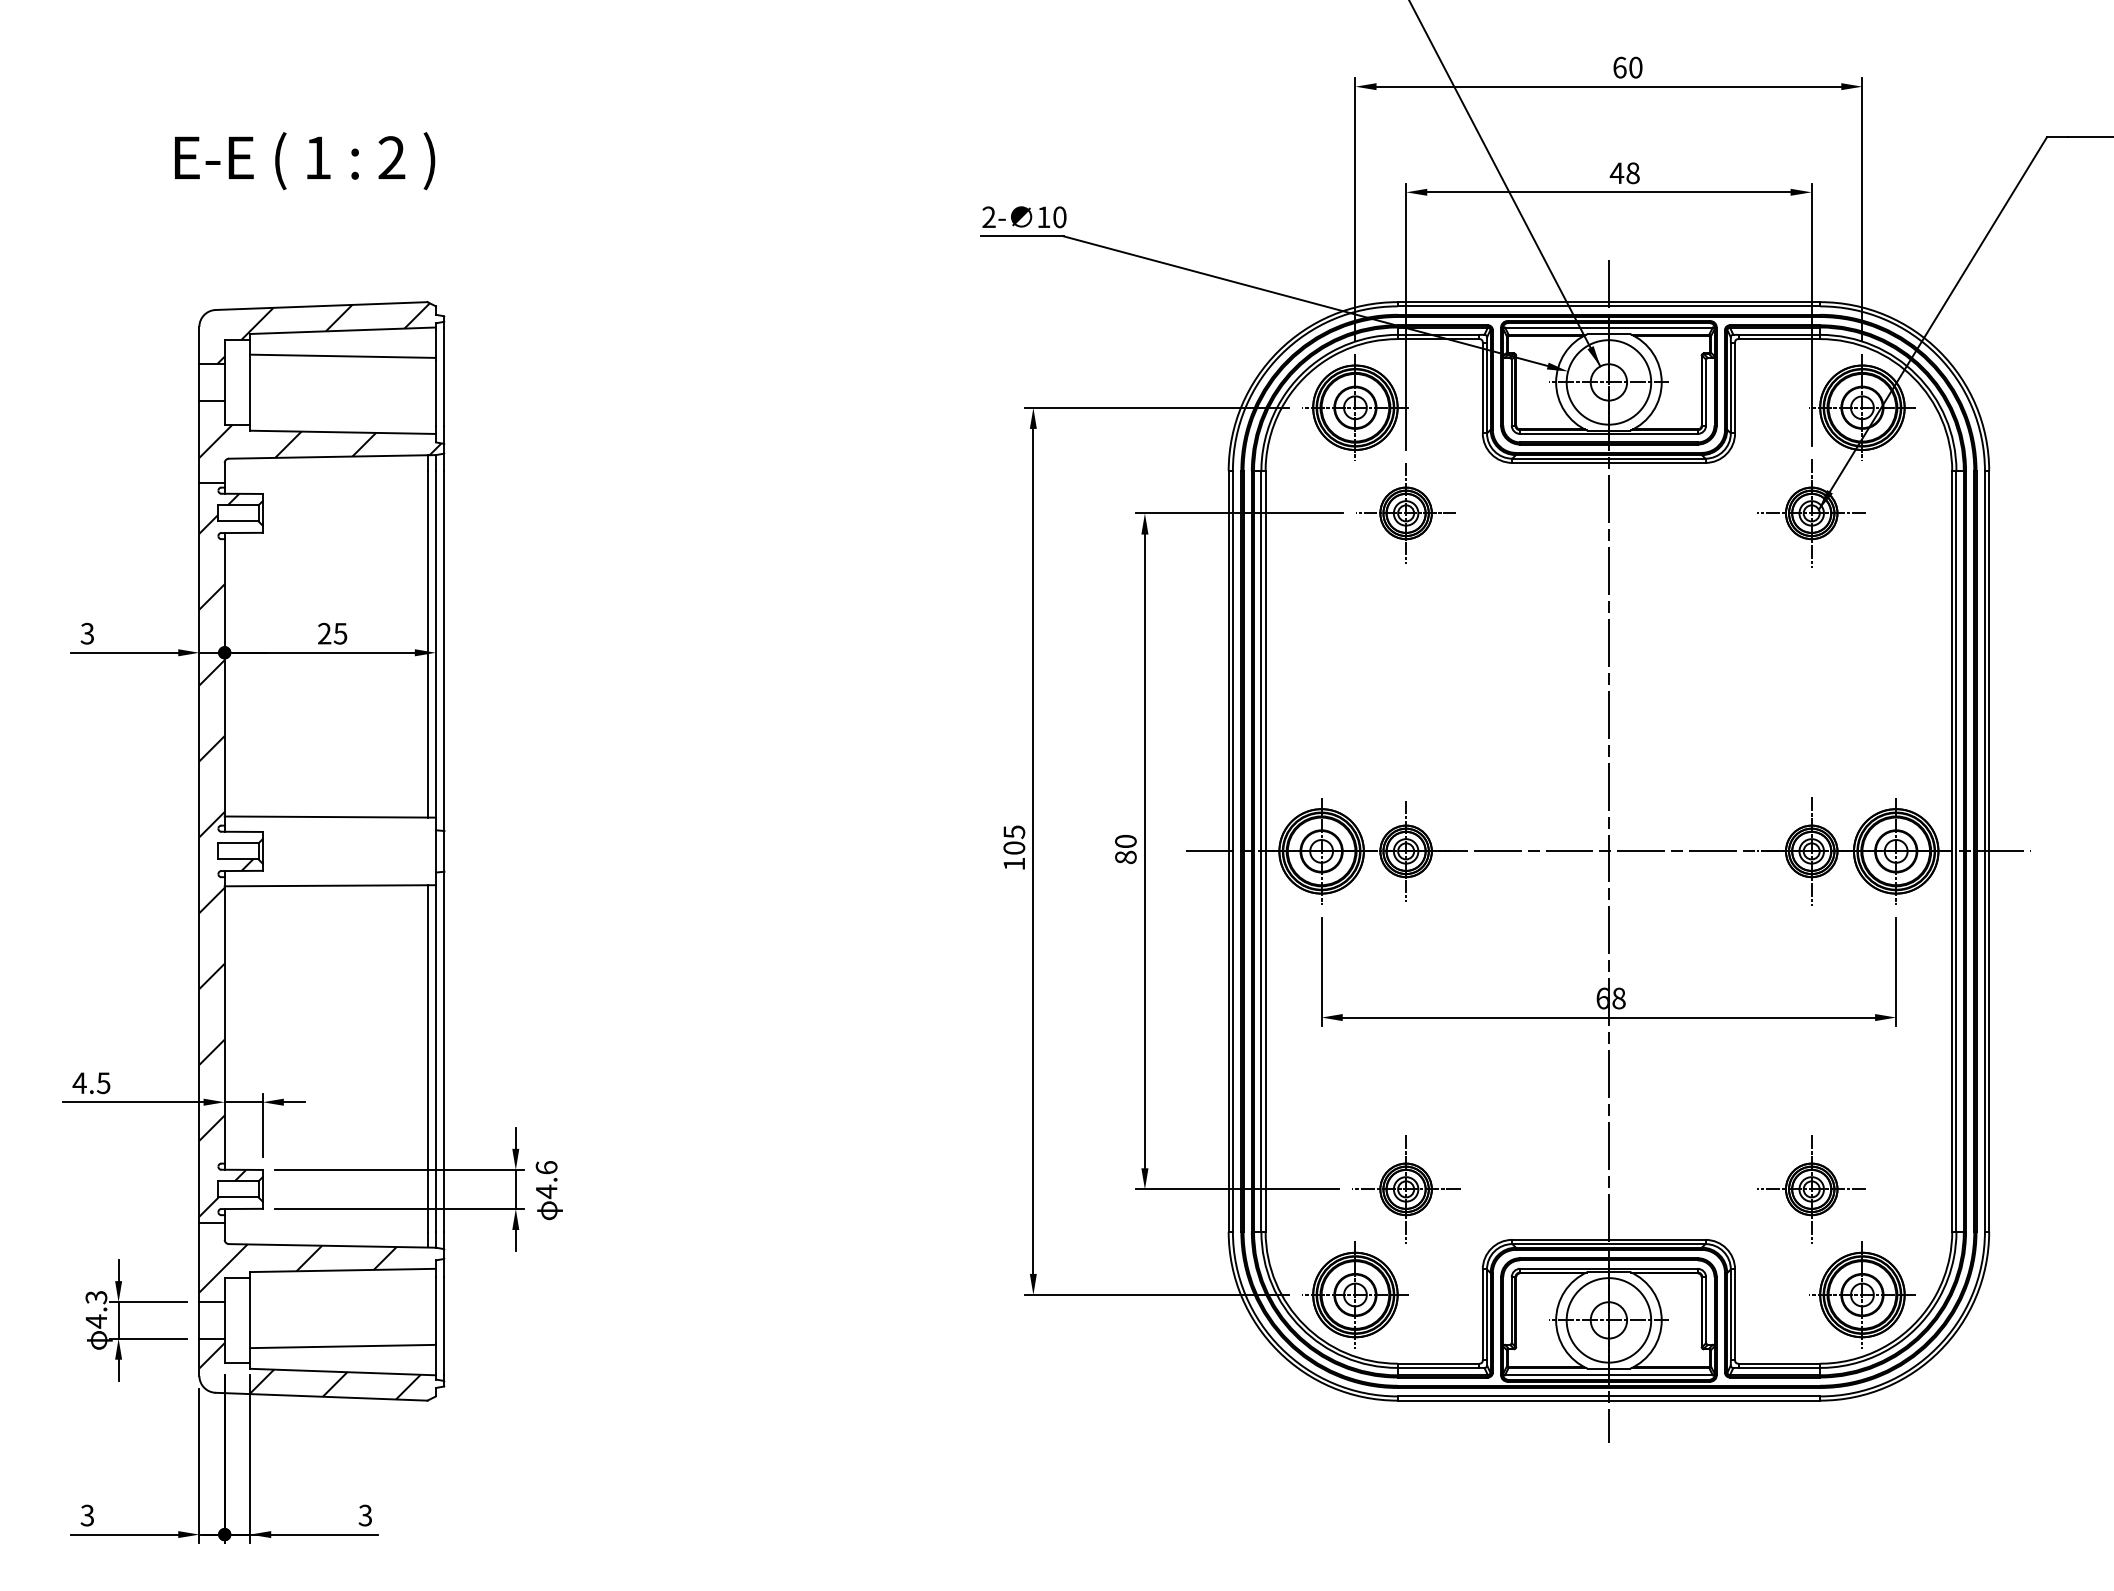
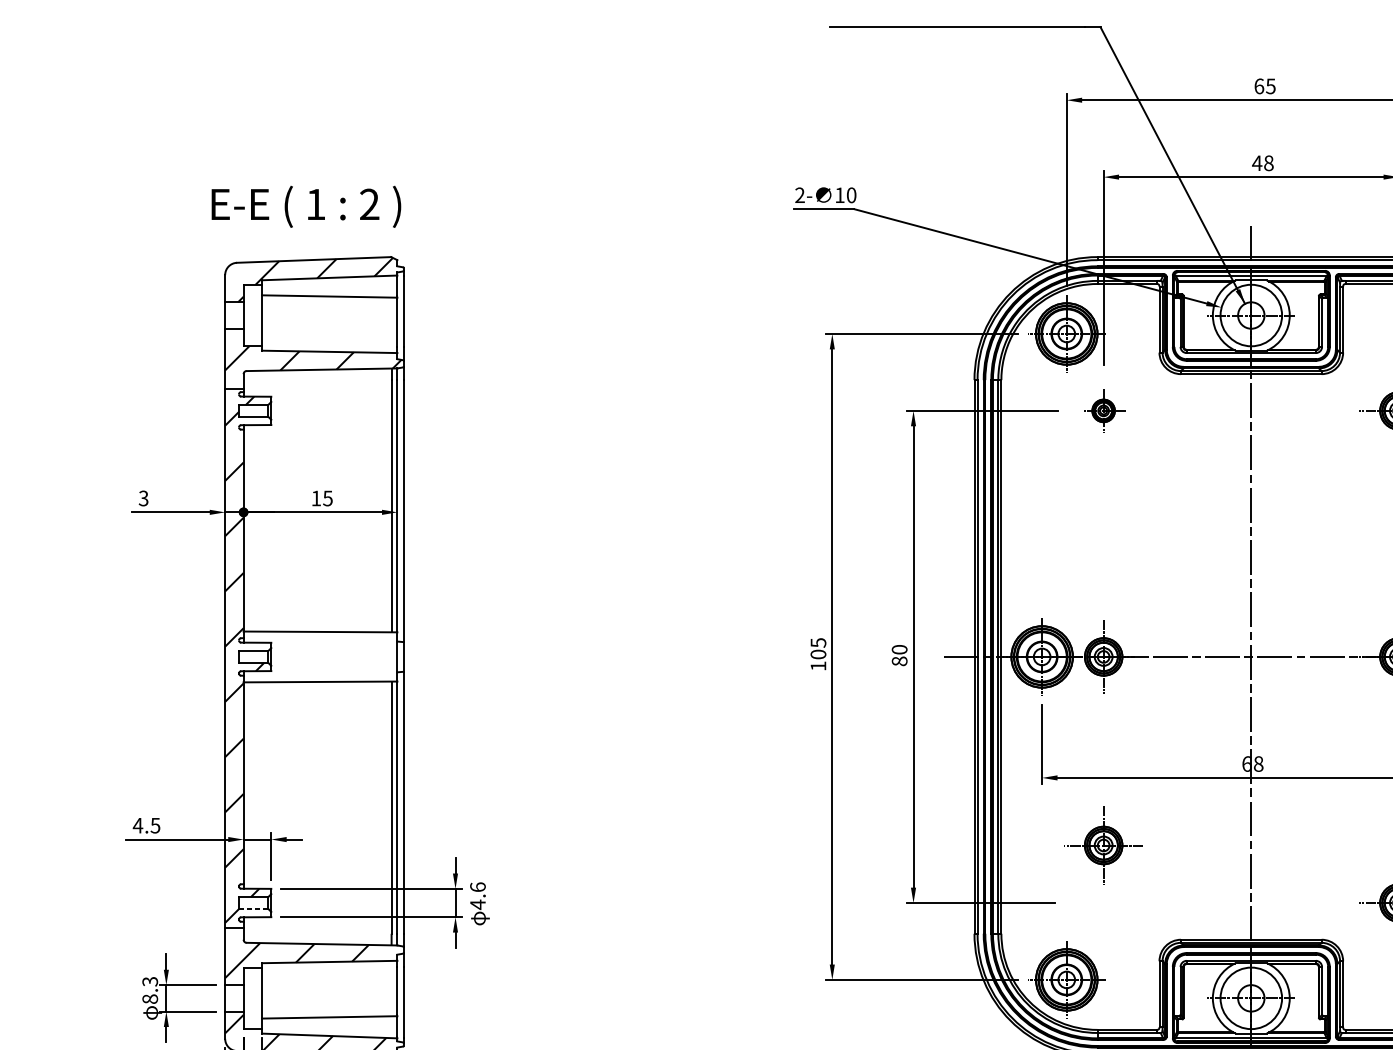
text: (1635, 67) -> (1270, 86), 60 -> 65
text: (305, 161) -> (306, 207), moved
part: (1405, 513) -> (1103, 410), size x0.6
text: (324, 633) -> (316, 498), 25 -> 15
part: (1406, 1189) -> (1103, 845), moved
line: (237, 1197) -> (252, 908), solid -> dashed
text: (96, 1321) -> (150, 999), 4.3 -> 8.3

